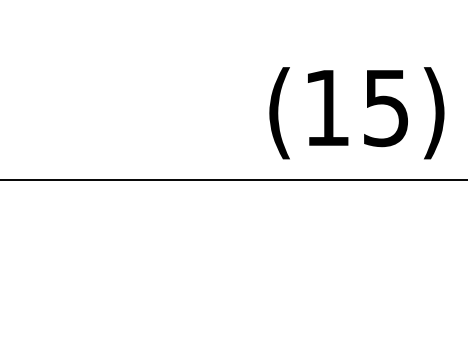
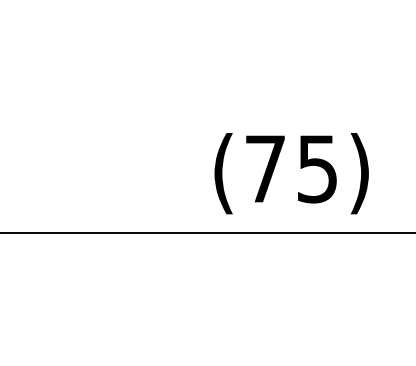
text: (327, 107) -> (265, 168), (15) -> (75)

